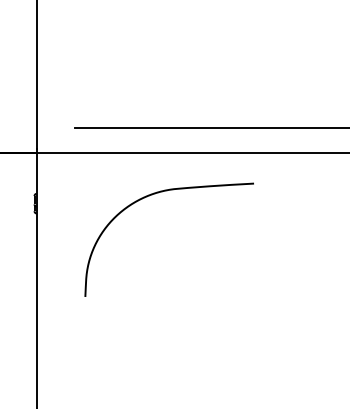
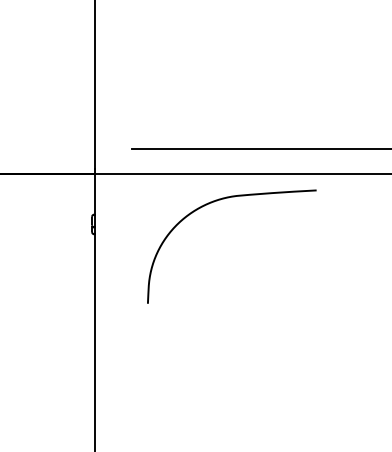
curve: (154, 194) -> (217, 201), moved

